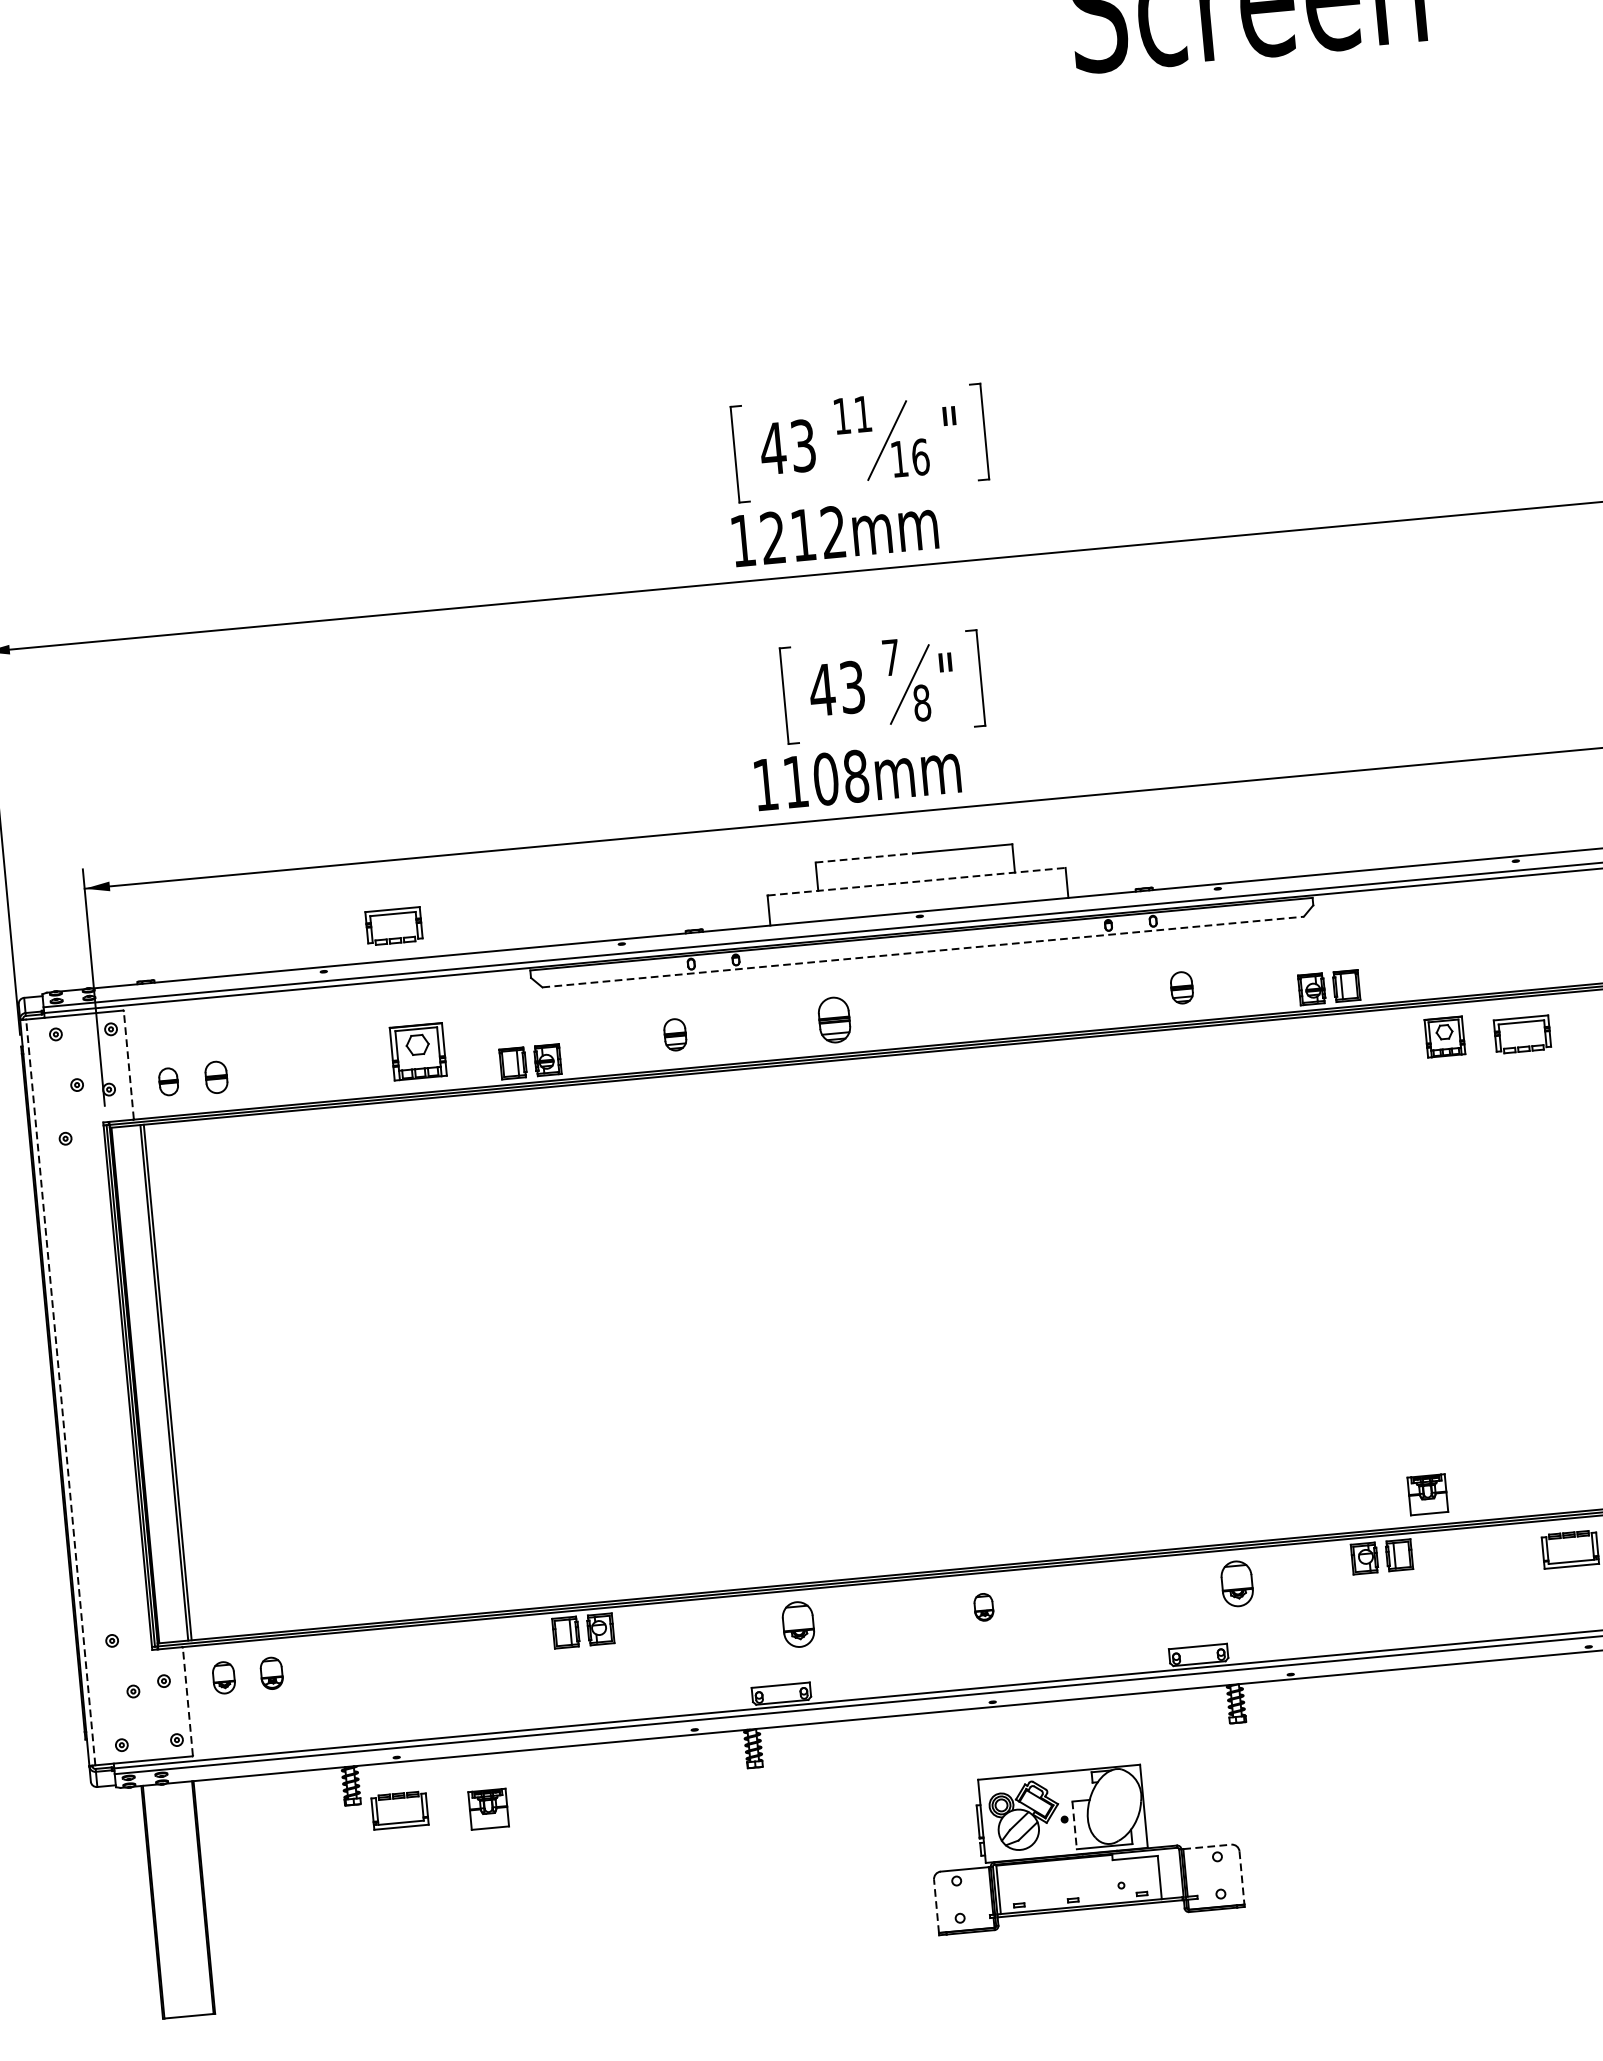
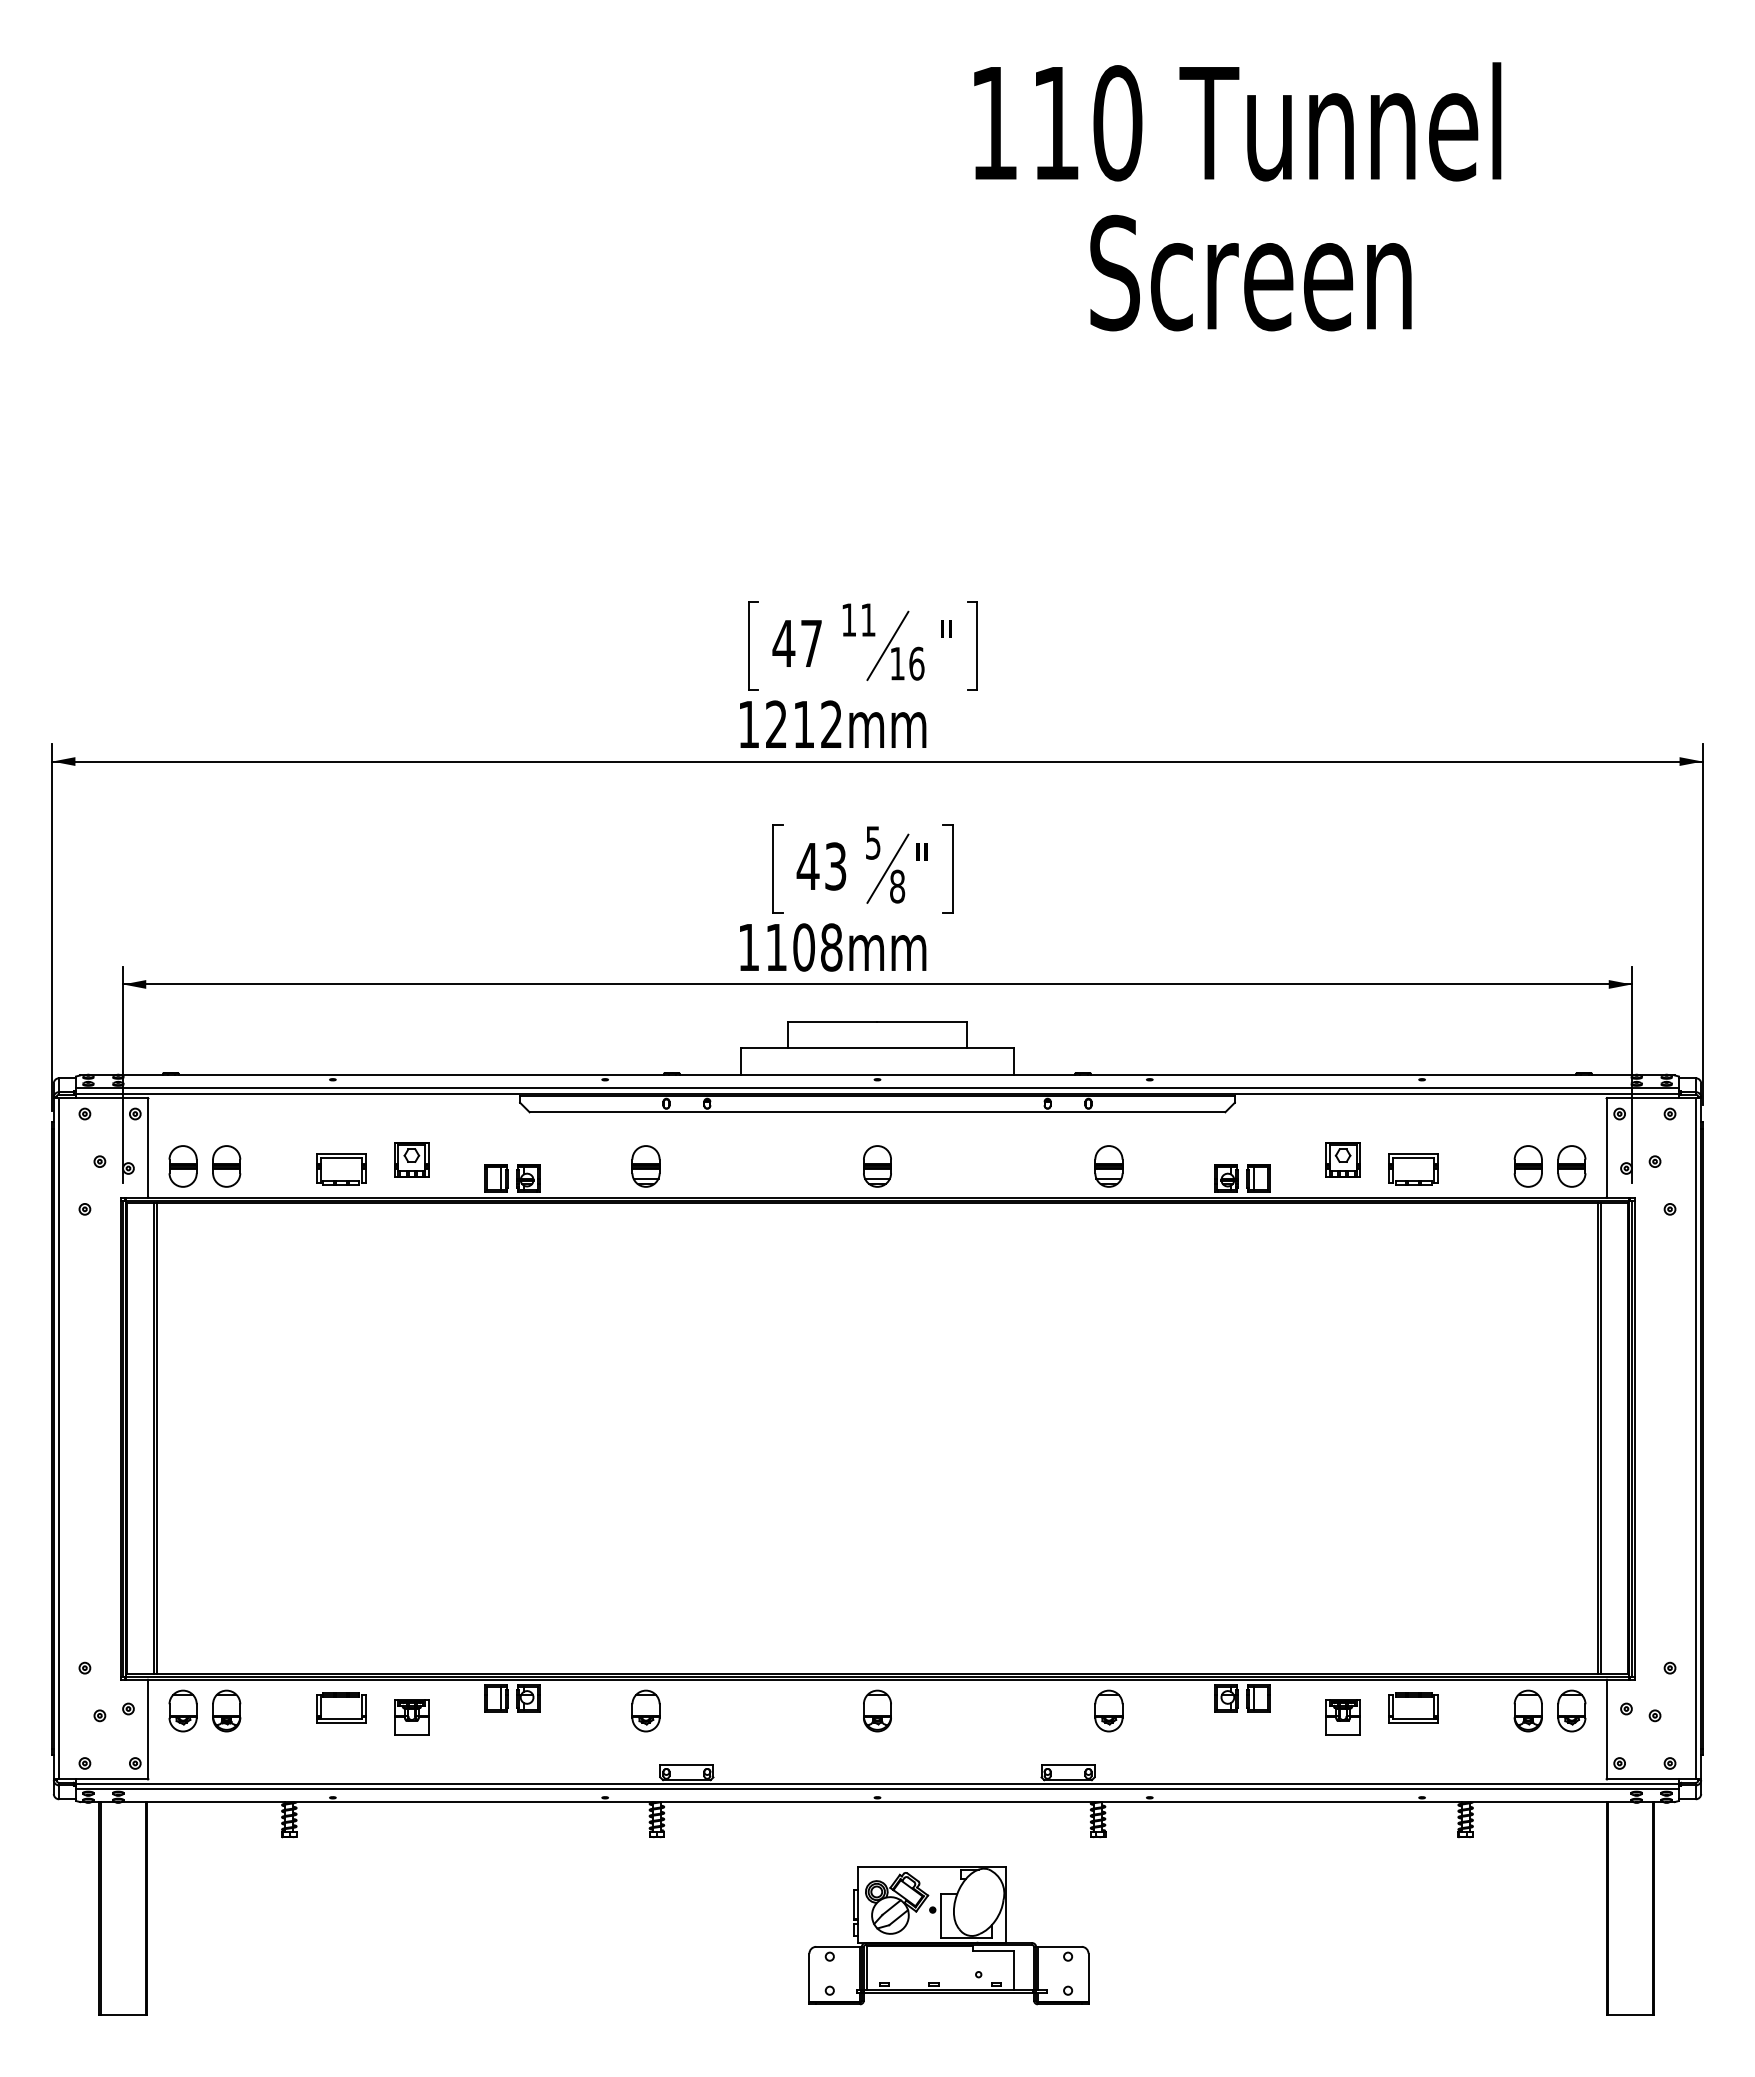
text: (803, 445) -> (811, 643), 43 -> 47
text: (891, 657) -> (873, 842), 7 -> 5
line: (864, 858) -> (832, 1022), dashed -> solid
line: (916, 882) -> (877, 1048), dashed -> solid
part: (393, 914) -> (341, 1158), moved
line: (923, 952) -> (877, 1112), dashed -> solid
part: (1181, 987) -> (1108, 1166), size x1.43
part: (834, 1020) -> (877, 1166), moved
part: (1521, 1022) -> (1413, 1158), moved
part: (674, 1034) -> (645, 1166), size x1.43
part: (1444, 1036) -> (1342, 1159), moved
part: (417, 1051) -> (411, 1159), size x0.71
line: (128, 1064) -> (148, 1147), dashed -> solid
part: (216, 1077) -> (226, 1166), size x1.43
part: (168, 1081) -> (182, 1166), size x1.67
line: (61, 1392) -> (59, 1438), dashed -> solid
part: (1427, 1494) -> (1342, 1717), moved
part: (983, 1606) -> (877, 1710), size x1.67
part: (797, 1624) -> (645, 1710), moved
part: (271, 1672) -> (226, 1710), size x1.43
part: (223, 1677) -> (182, 1710), size x1.43
line: (187, 1701) -> (148, 1729), dashed -> solid
part: (399, 1798) -> (341, 1697), moved
part: (488, 1809) -> (411, 1717), moved
line: (1074, 1825) -> (941, 1916), dashed -> solid
line: (1207, 1846) -> (1059, 1946), dashed -> solid
line: (1241, 1878) -> (1088, 1978), dashed -> solid
line: (936, 1905) -> (809, 1977), dashed -> solid

